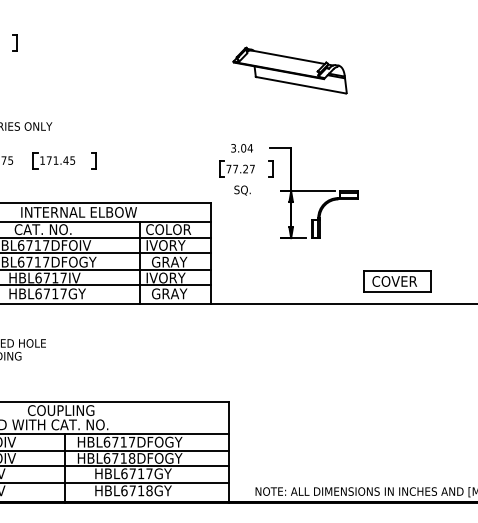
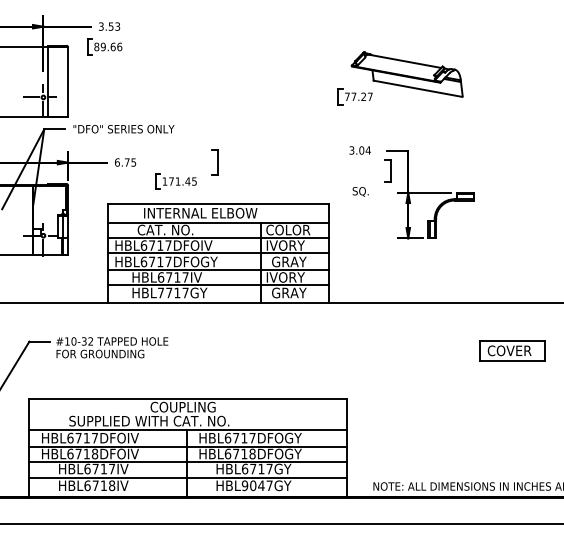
part: (14, 42) -> (137, 46), removed
part: (53, 160) -> (175, 181), moved
part: (93, 160) -> (214, 162), size x1.6
part: (236, 168) -> (354, 96), moved
part: (269, 168) -> (387, 170), size x1.4
part: (397, 281) -> (512, 350), moved
text: (38, 293) -> (160, 292), HBL6717GY -> HBL7717GY
text: (136, 490) -> (256, 485), HBL6718GY -> HBL9047GY

